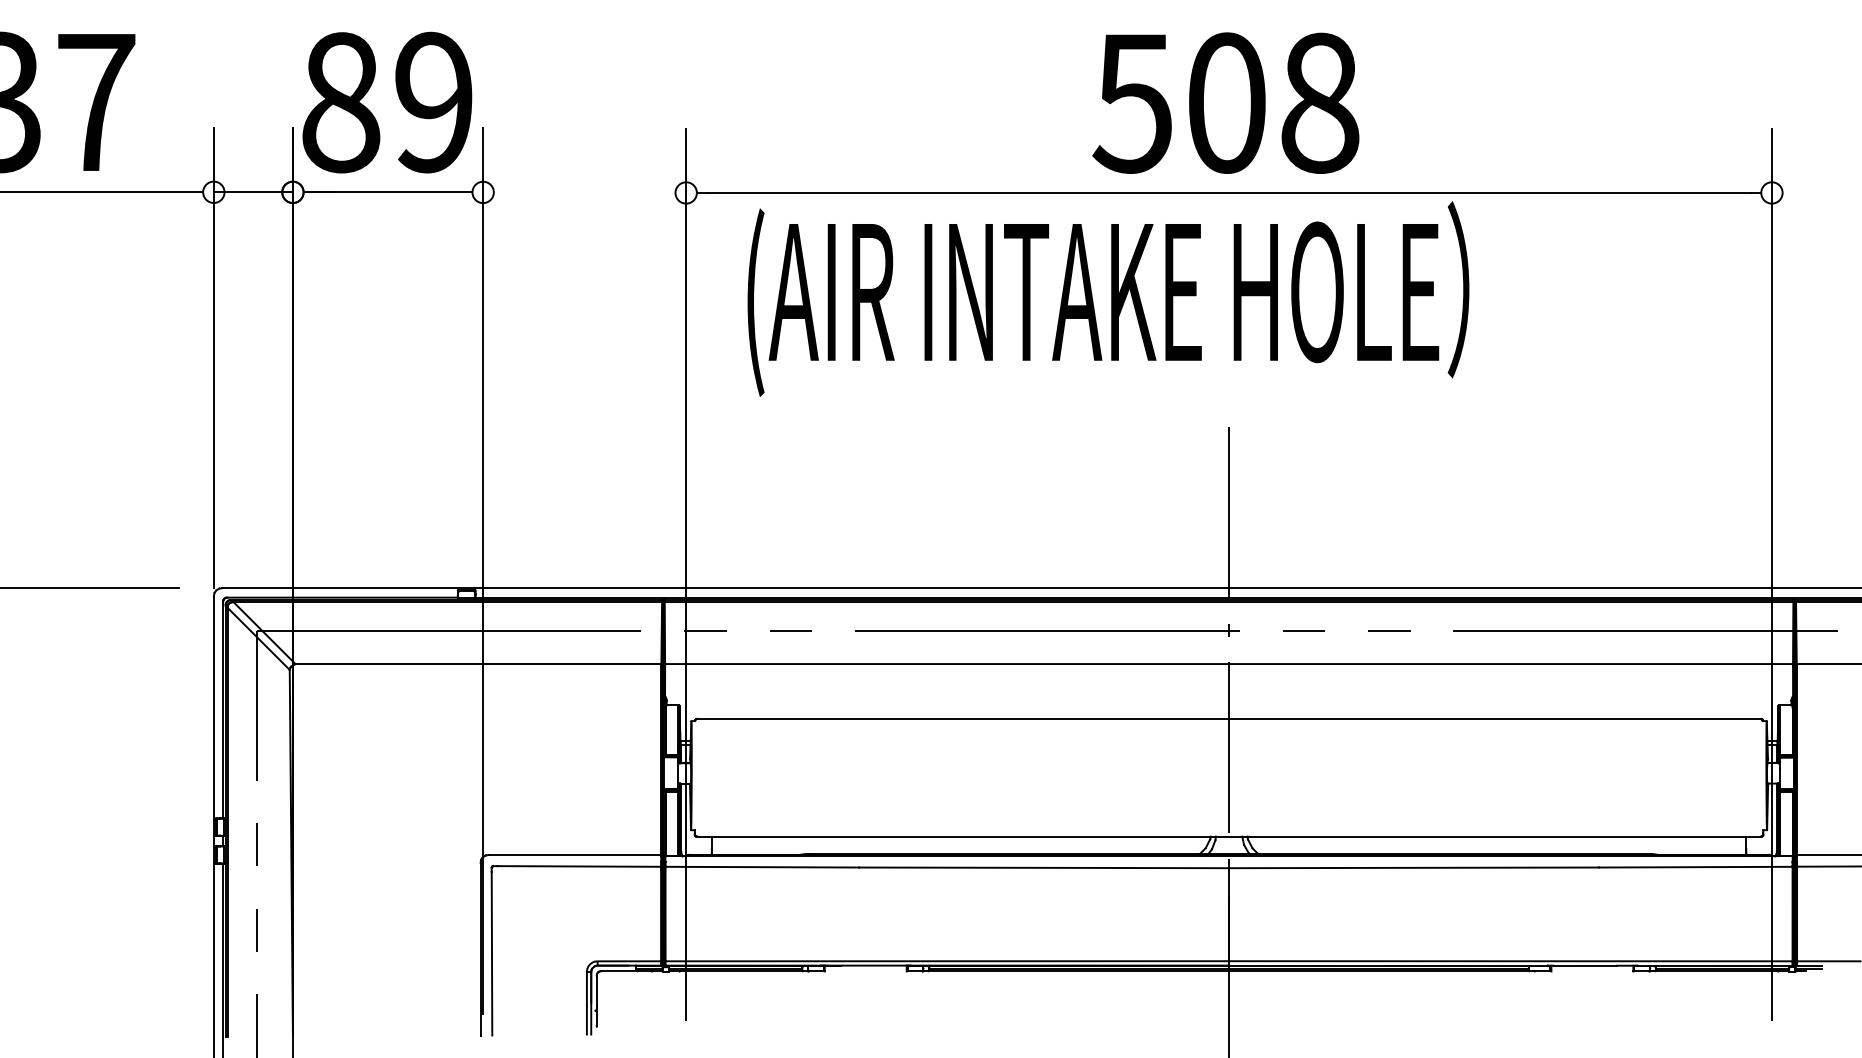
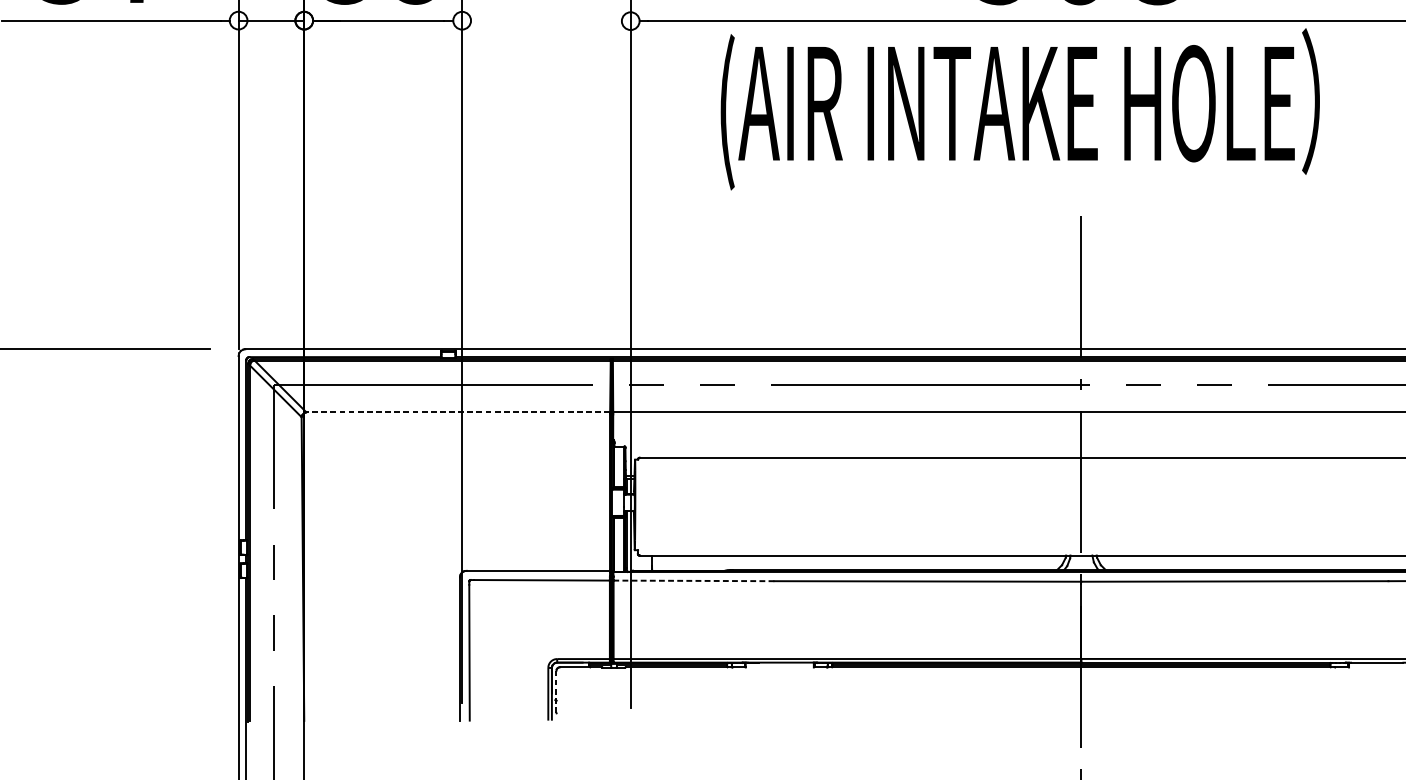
text: (1108, 298) -> (1020, 108), moved
line: (478, 664) -> (458, 412), solid -> dashed
line: (762, 867) -> (694, 581), solid -> dashed
line: (596, 1000) -> (556, 691), solid -> dashed

